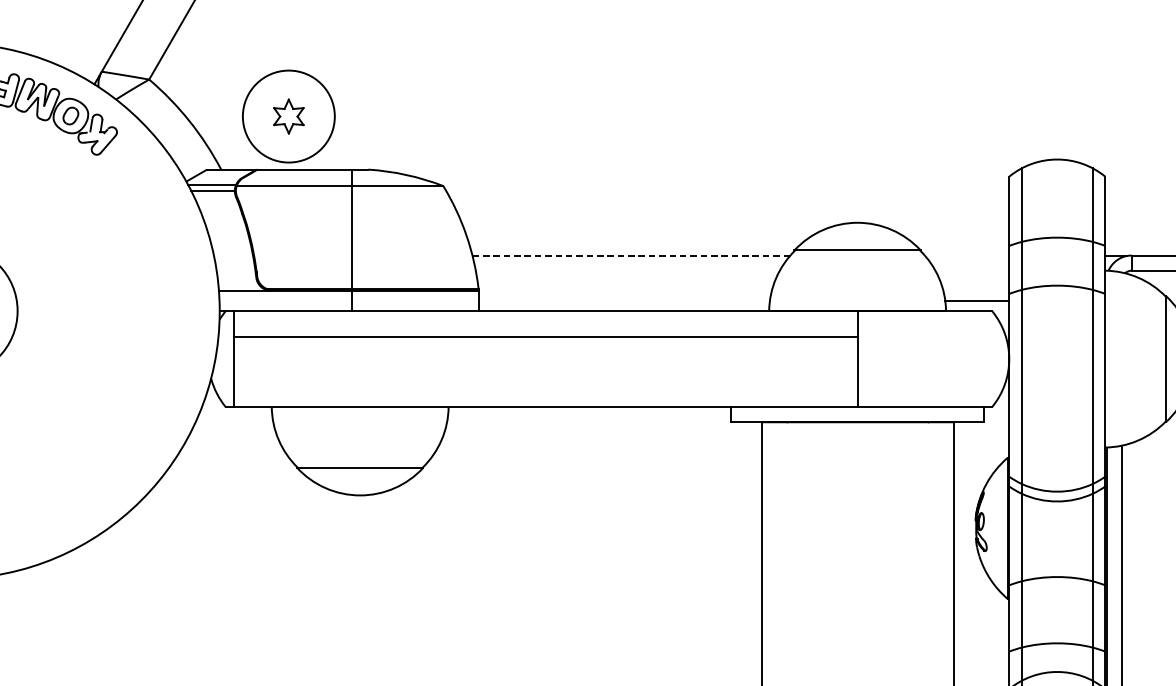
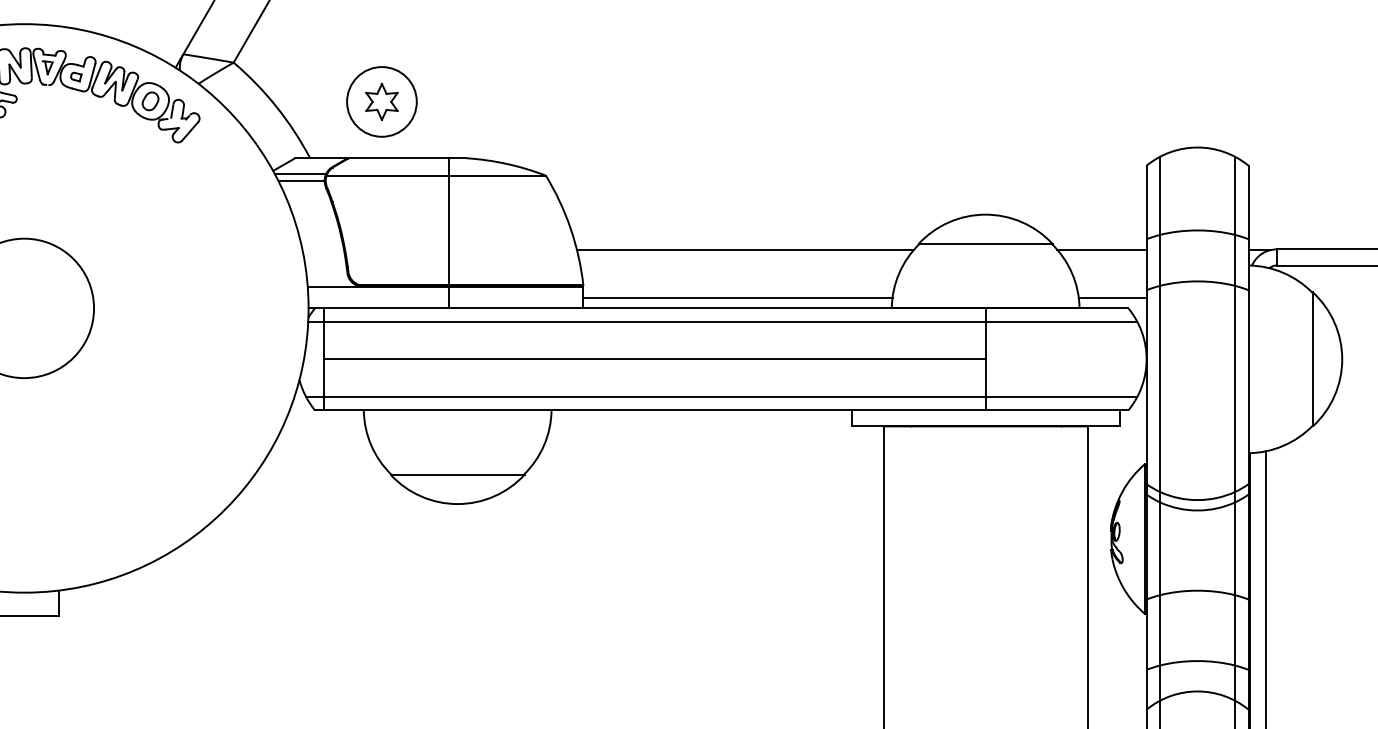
circle: (288, 116) -> (381, 101), size x0.71
line: (631, 255) -> (745, 249), dashed -> solid
line: (966, 255) -> (1101, 249), added
line: (623, 300) -> (737, 297), added
line: (609, 323) -> (722, 321), added
line: (545, 337) -> (654, 359), moved
line: (608, 394) -> (721, 396), added

